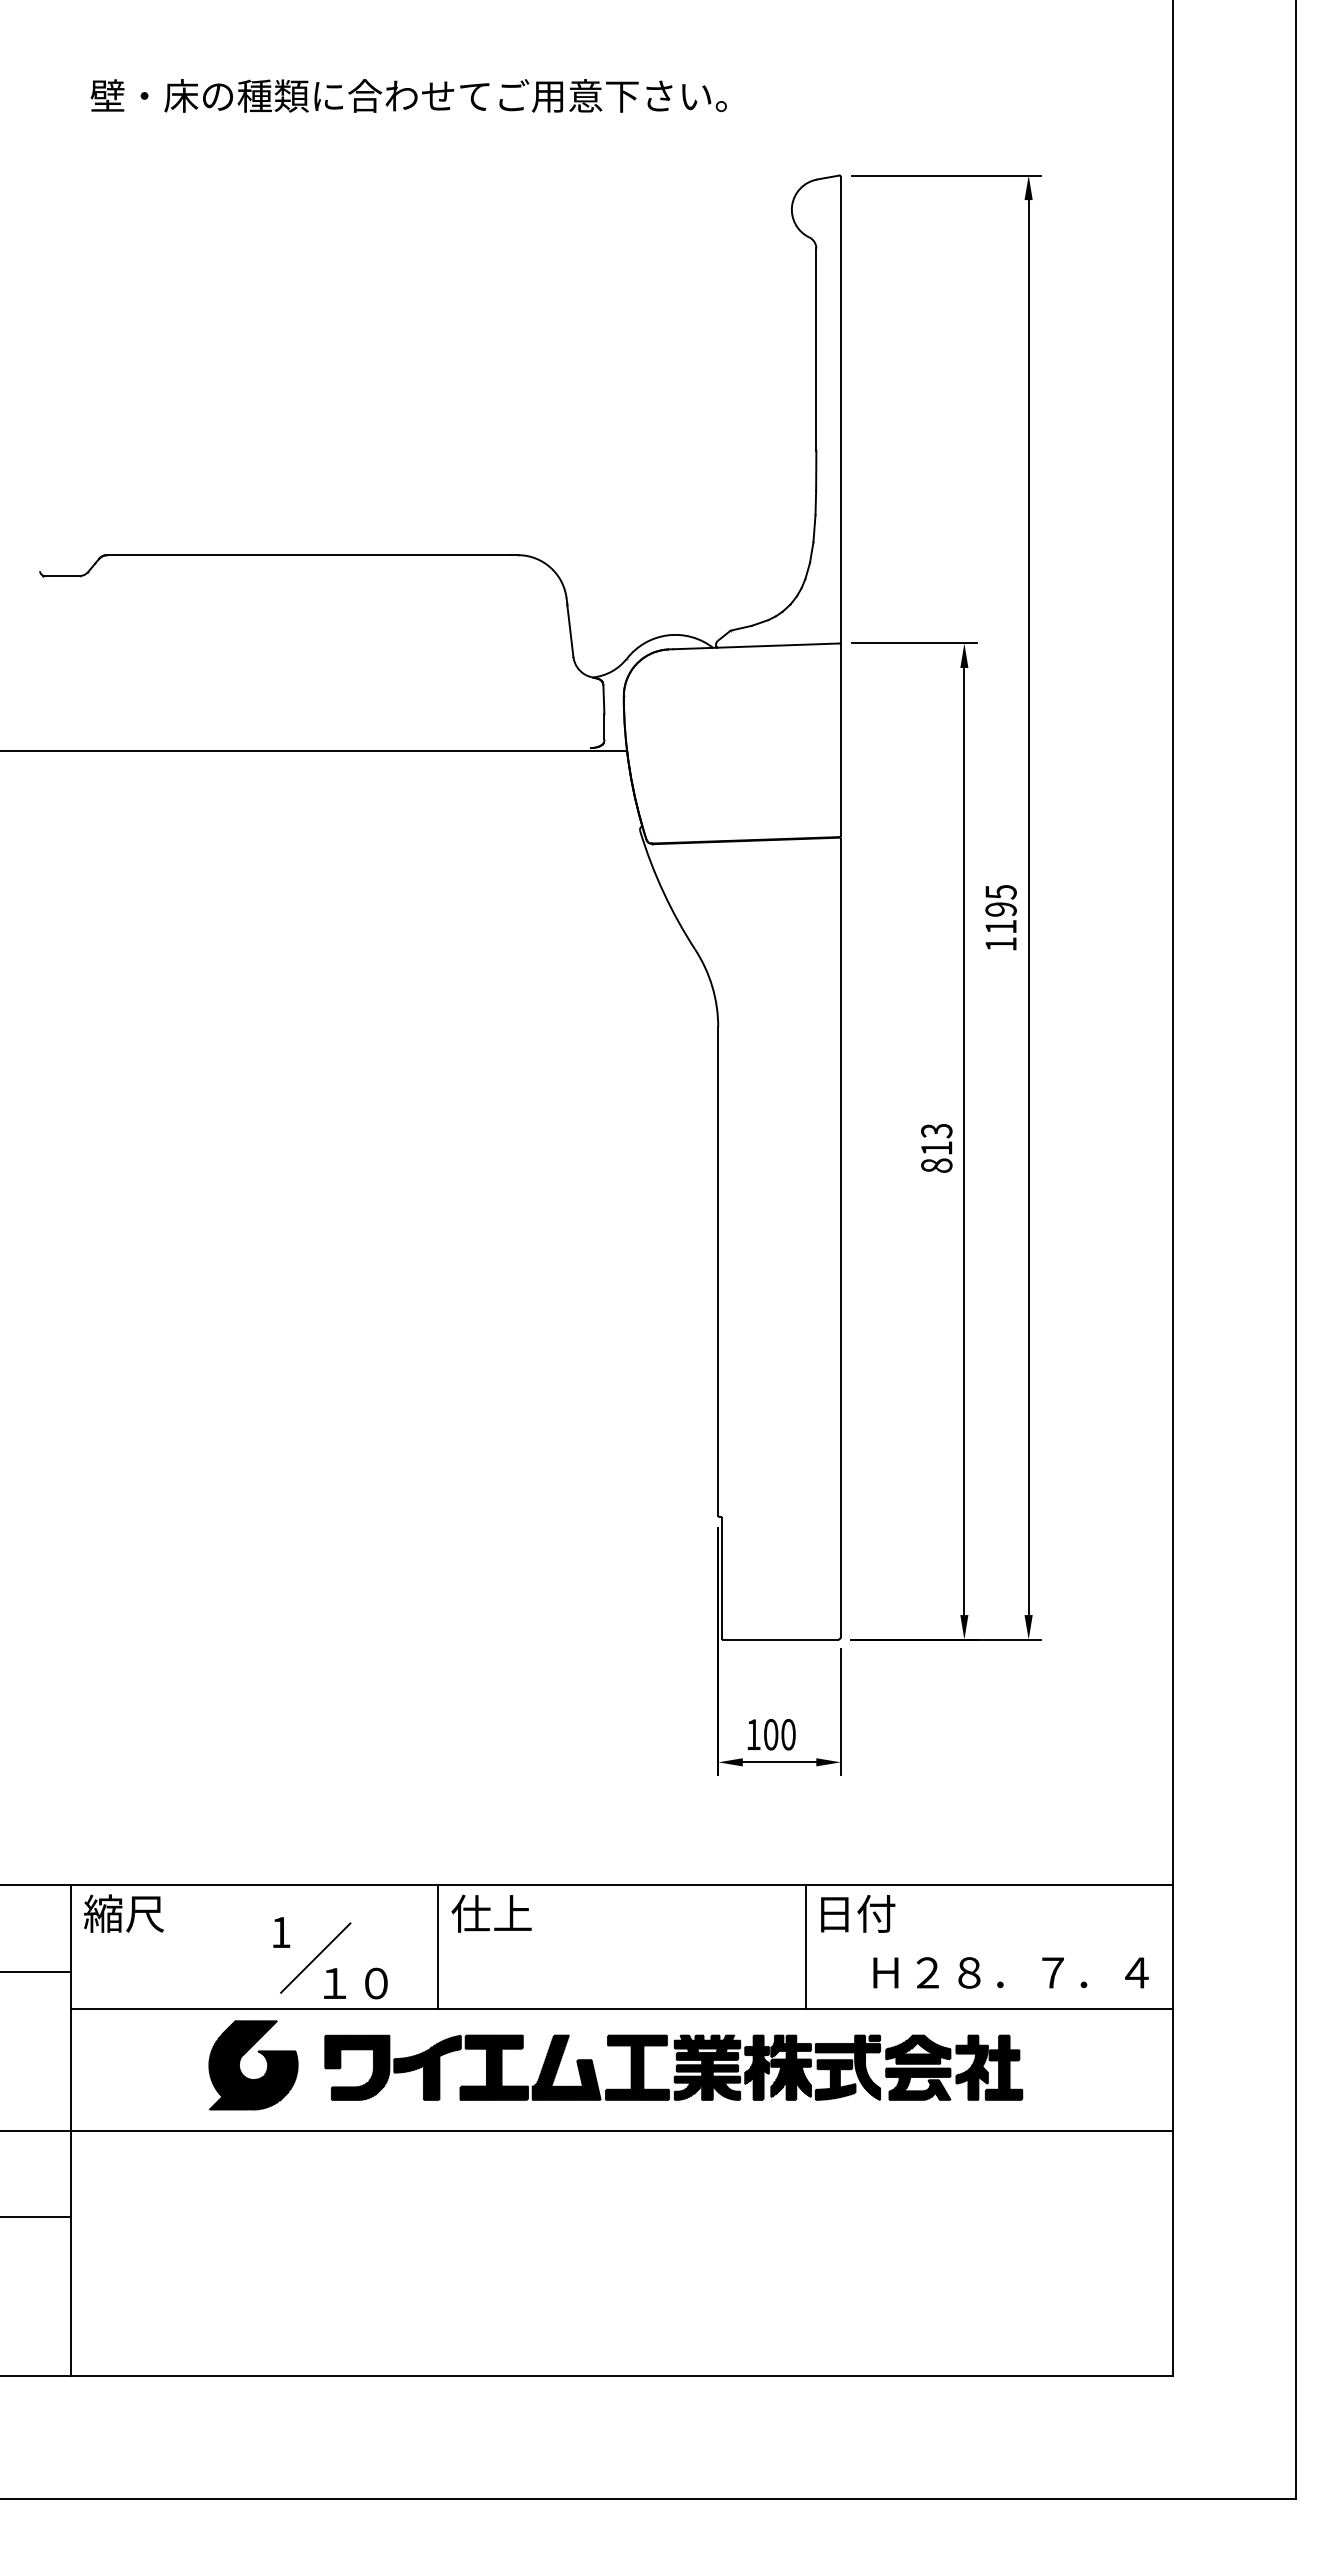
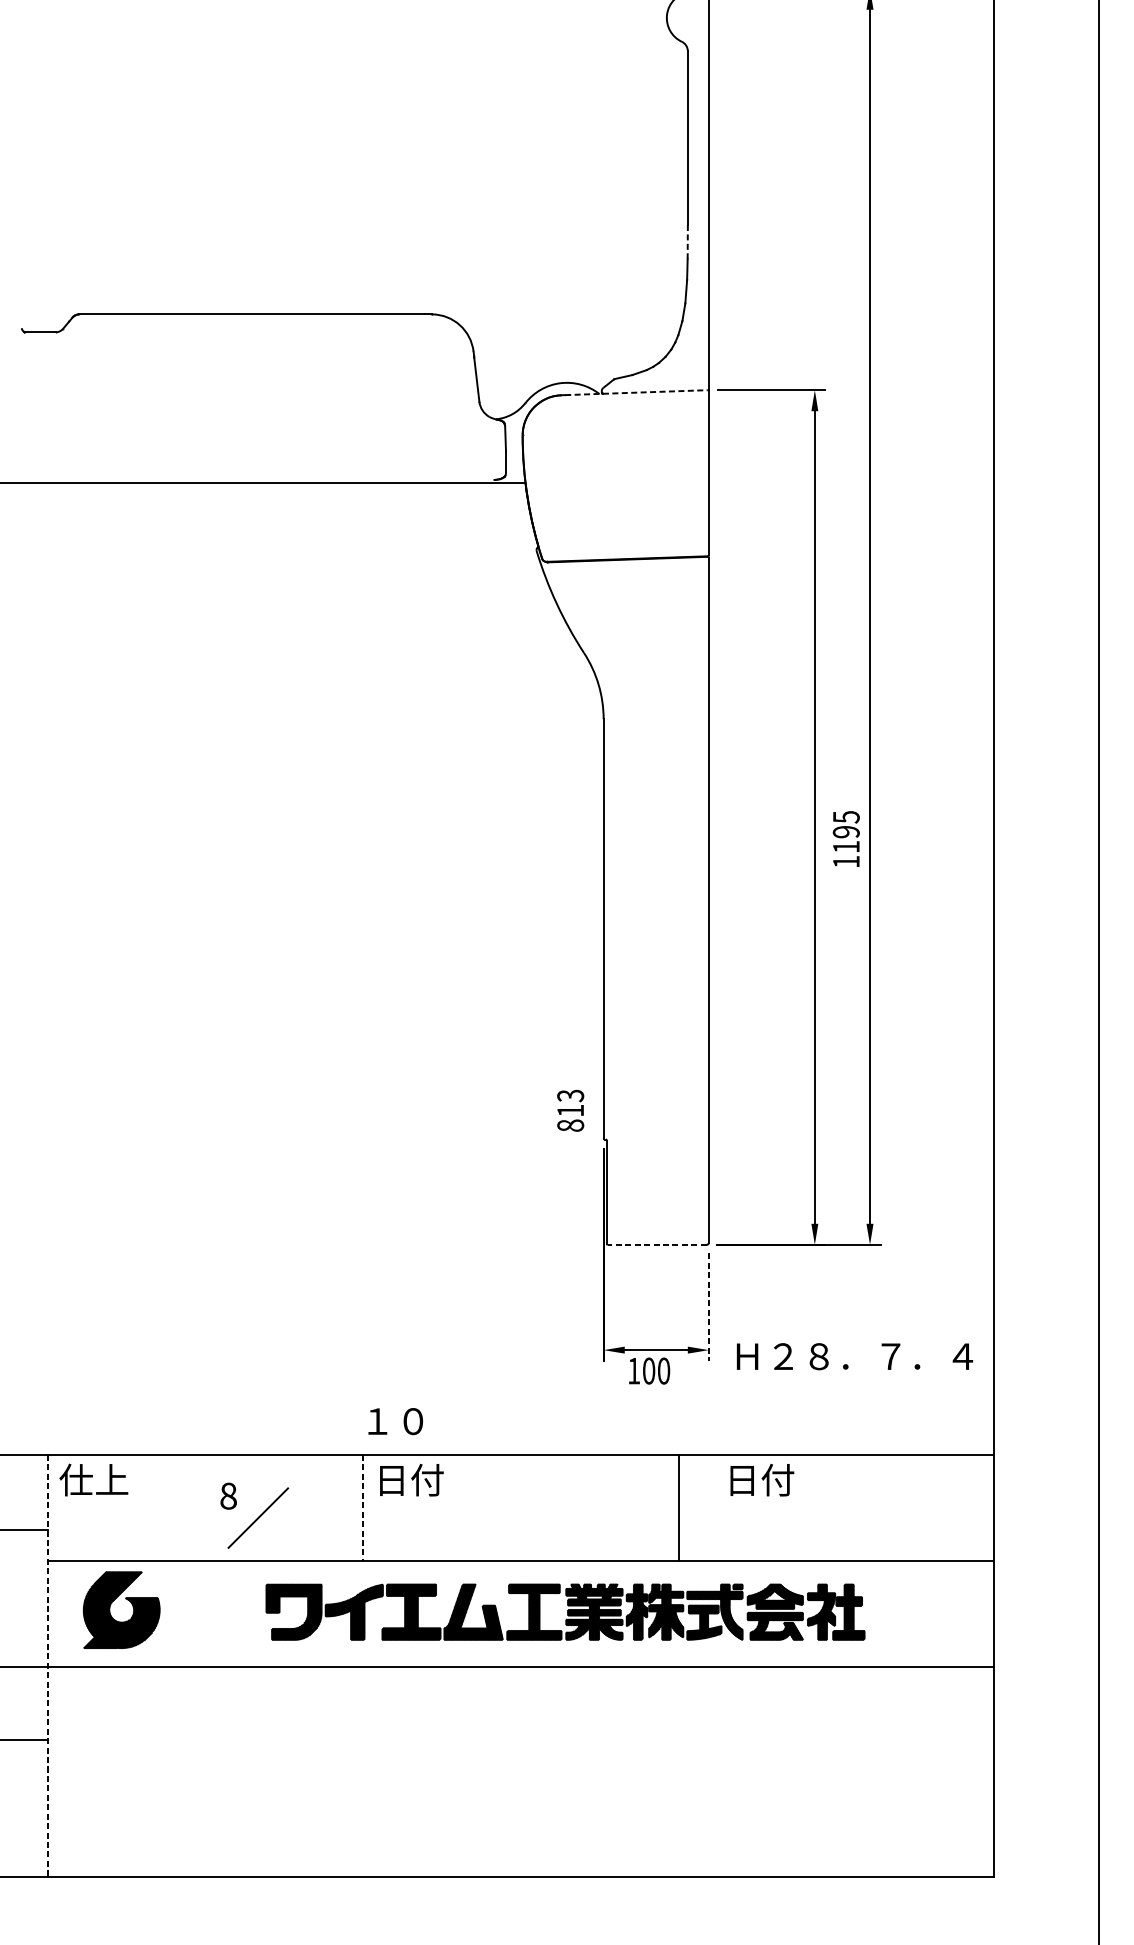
line: (816, 470) -> (687, 241), solid -> dashed
line: (756, 646) -> (636, 392), solid -> dashed
text: (1000, 917) -> (845, 838), moved
text: (936, 1148) -> (570, 1110), moved
line: (780, 1639) -> (657, 1244), solid -> dashed
line: (840, 1711) -> (708, 1306), solid -> dashed
text: (771, 1734) -> (649, 1370), moved
text: (123, 1913) -> (93, 1479), 縮尺 -> 仕上
text: (491, 1913) -> (409, 1479), 仕上 -> 日付
text: (858, 1913) -> (762, 1479), moved
text: (280, 1932) -> (228, 1496), 1 -> 8
line: (438, 1947) -> (363, 1509), solid -> dashed
text: (1010, 1972) -> (854, 1356), moved
text: (355, 1983) -> (395, 1421), moved
part: (251, 2078) -> (119, 1621), moved
line: (70, 2130) -> (47, 1666), solid -> dashed

